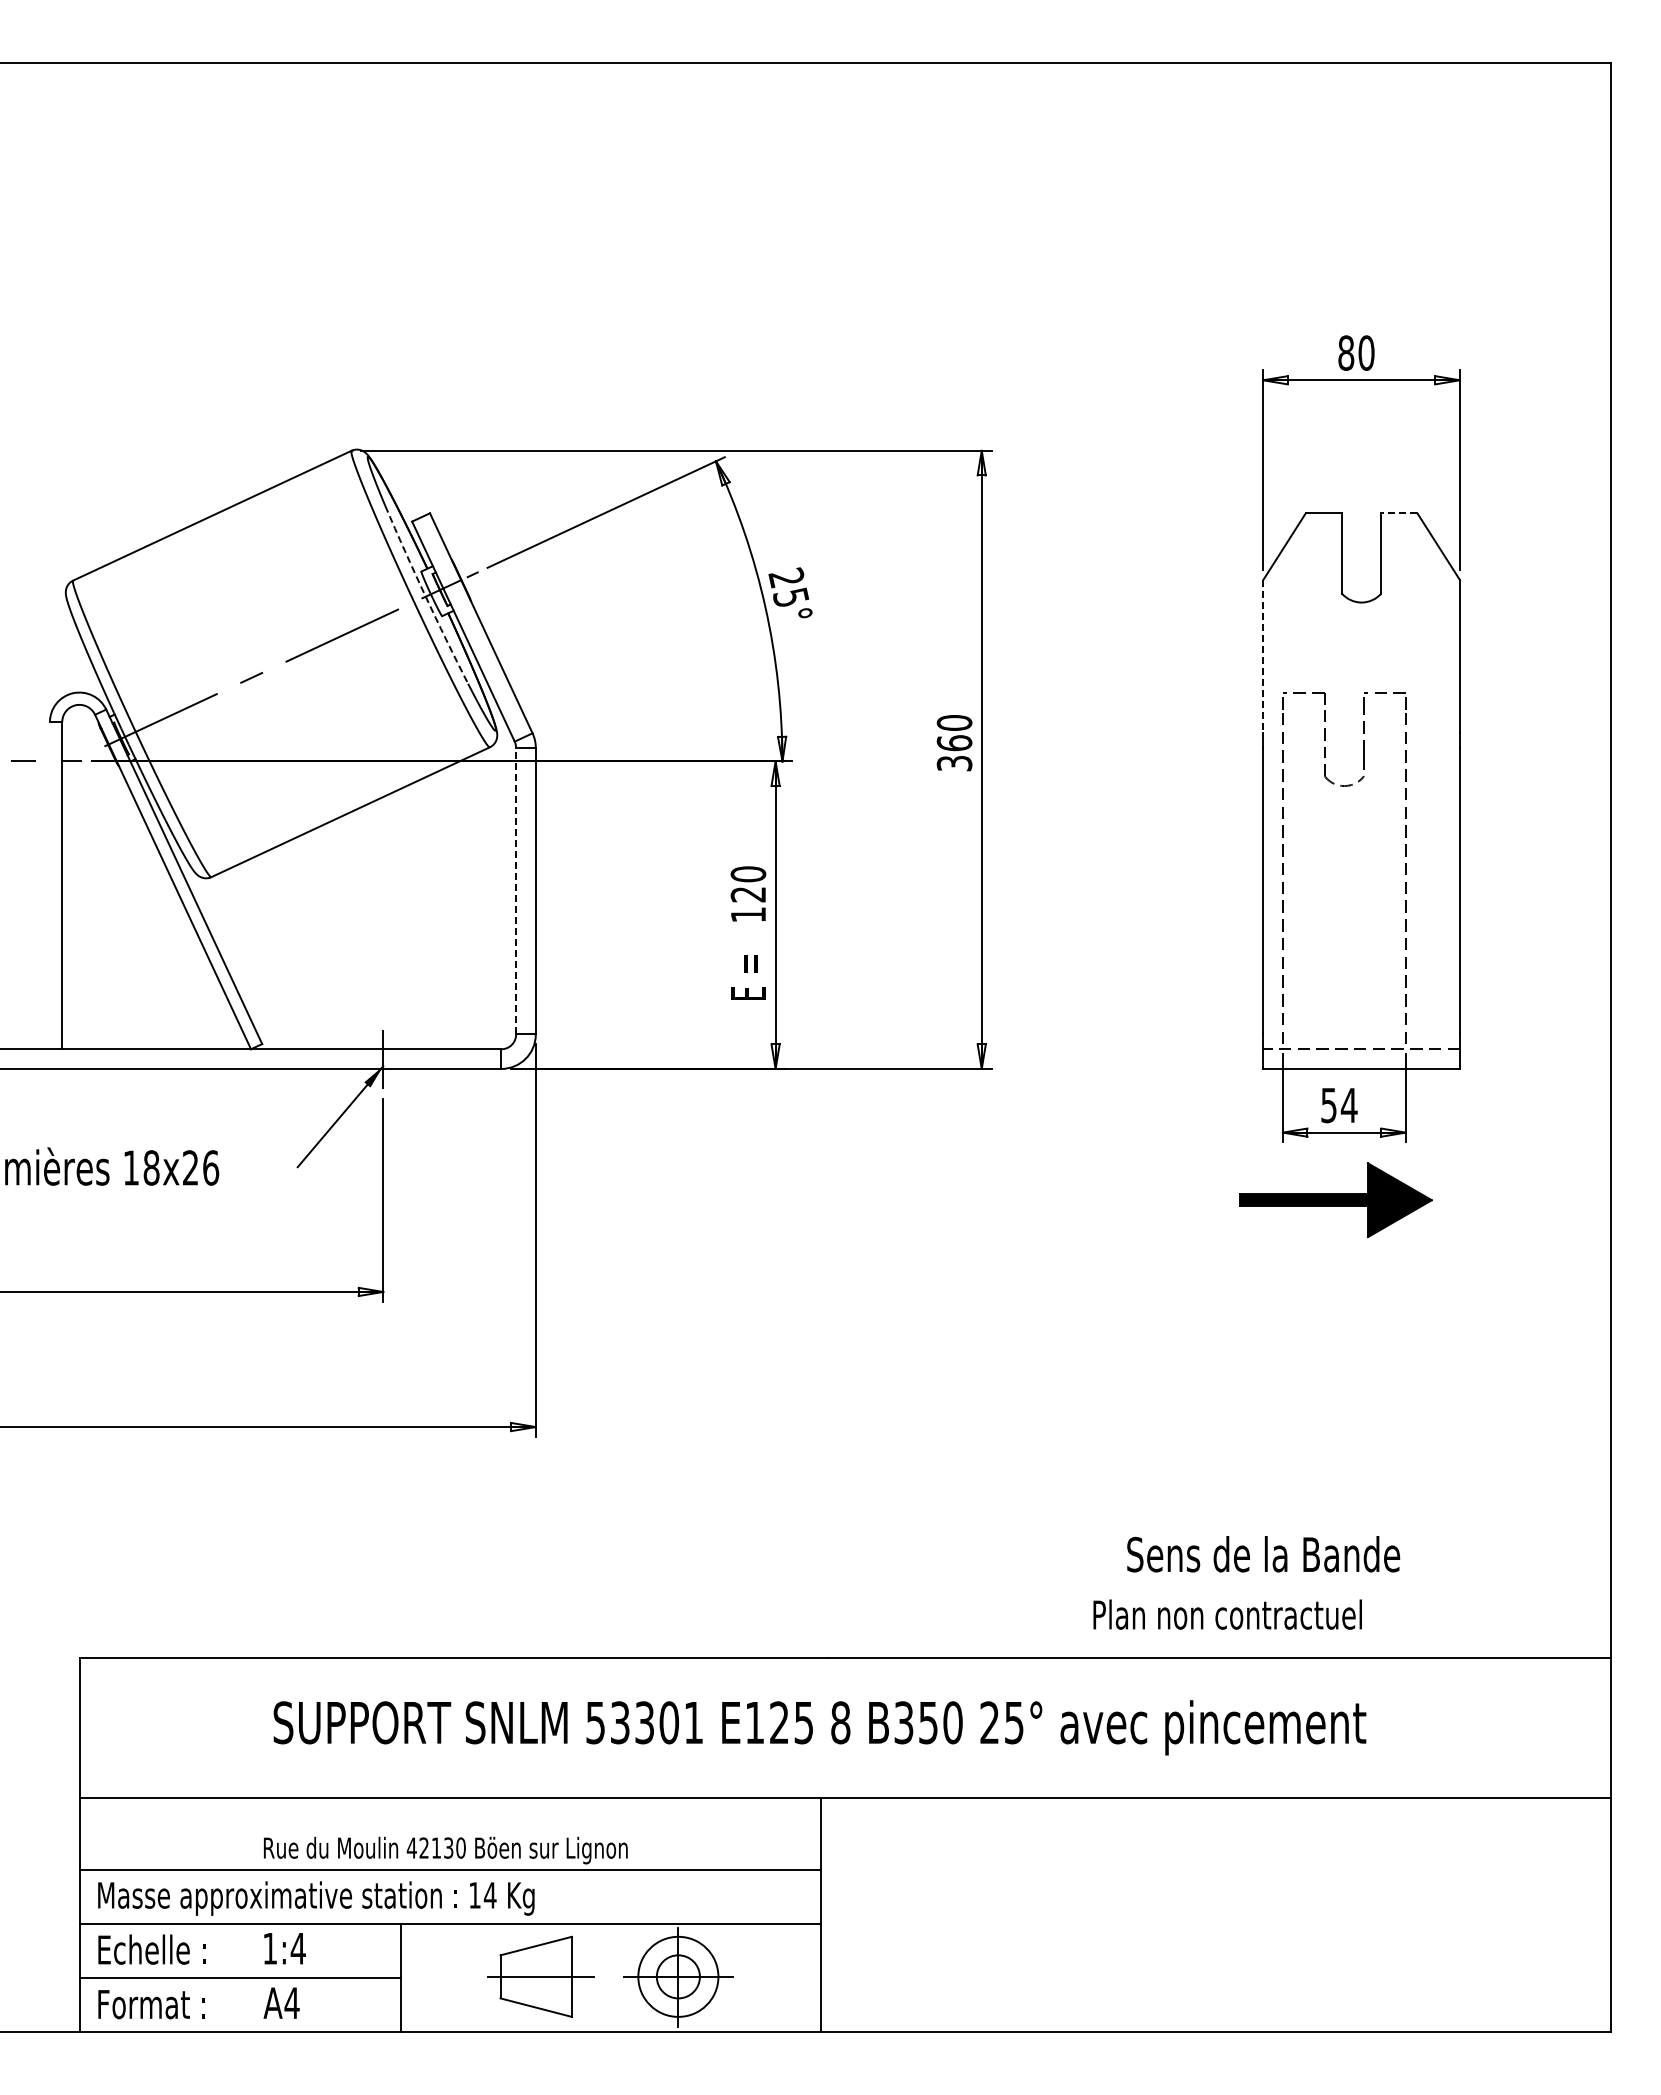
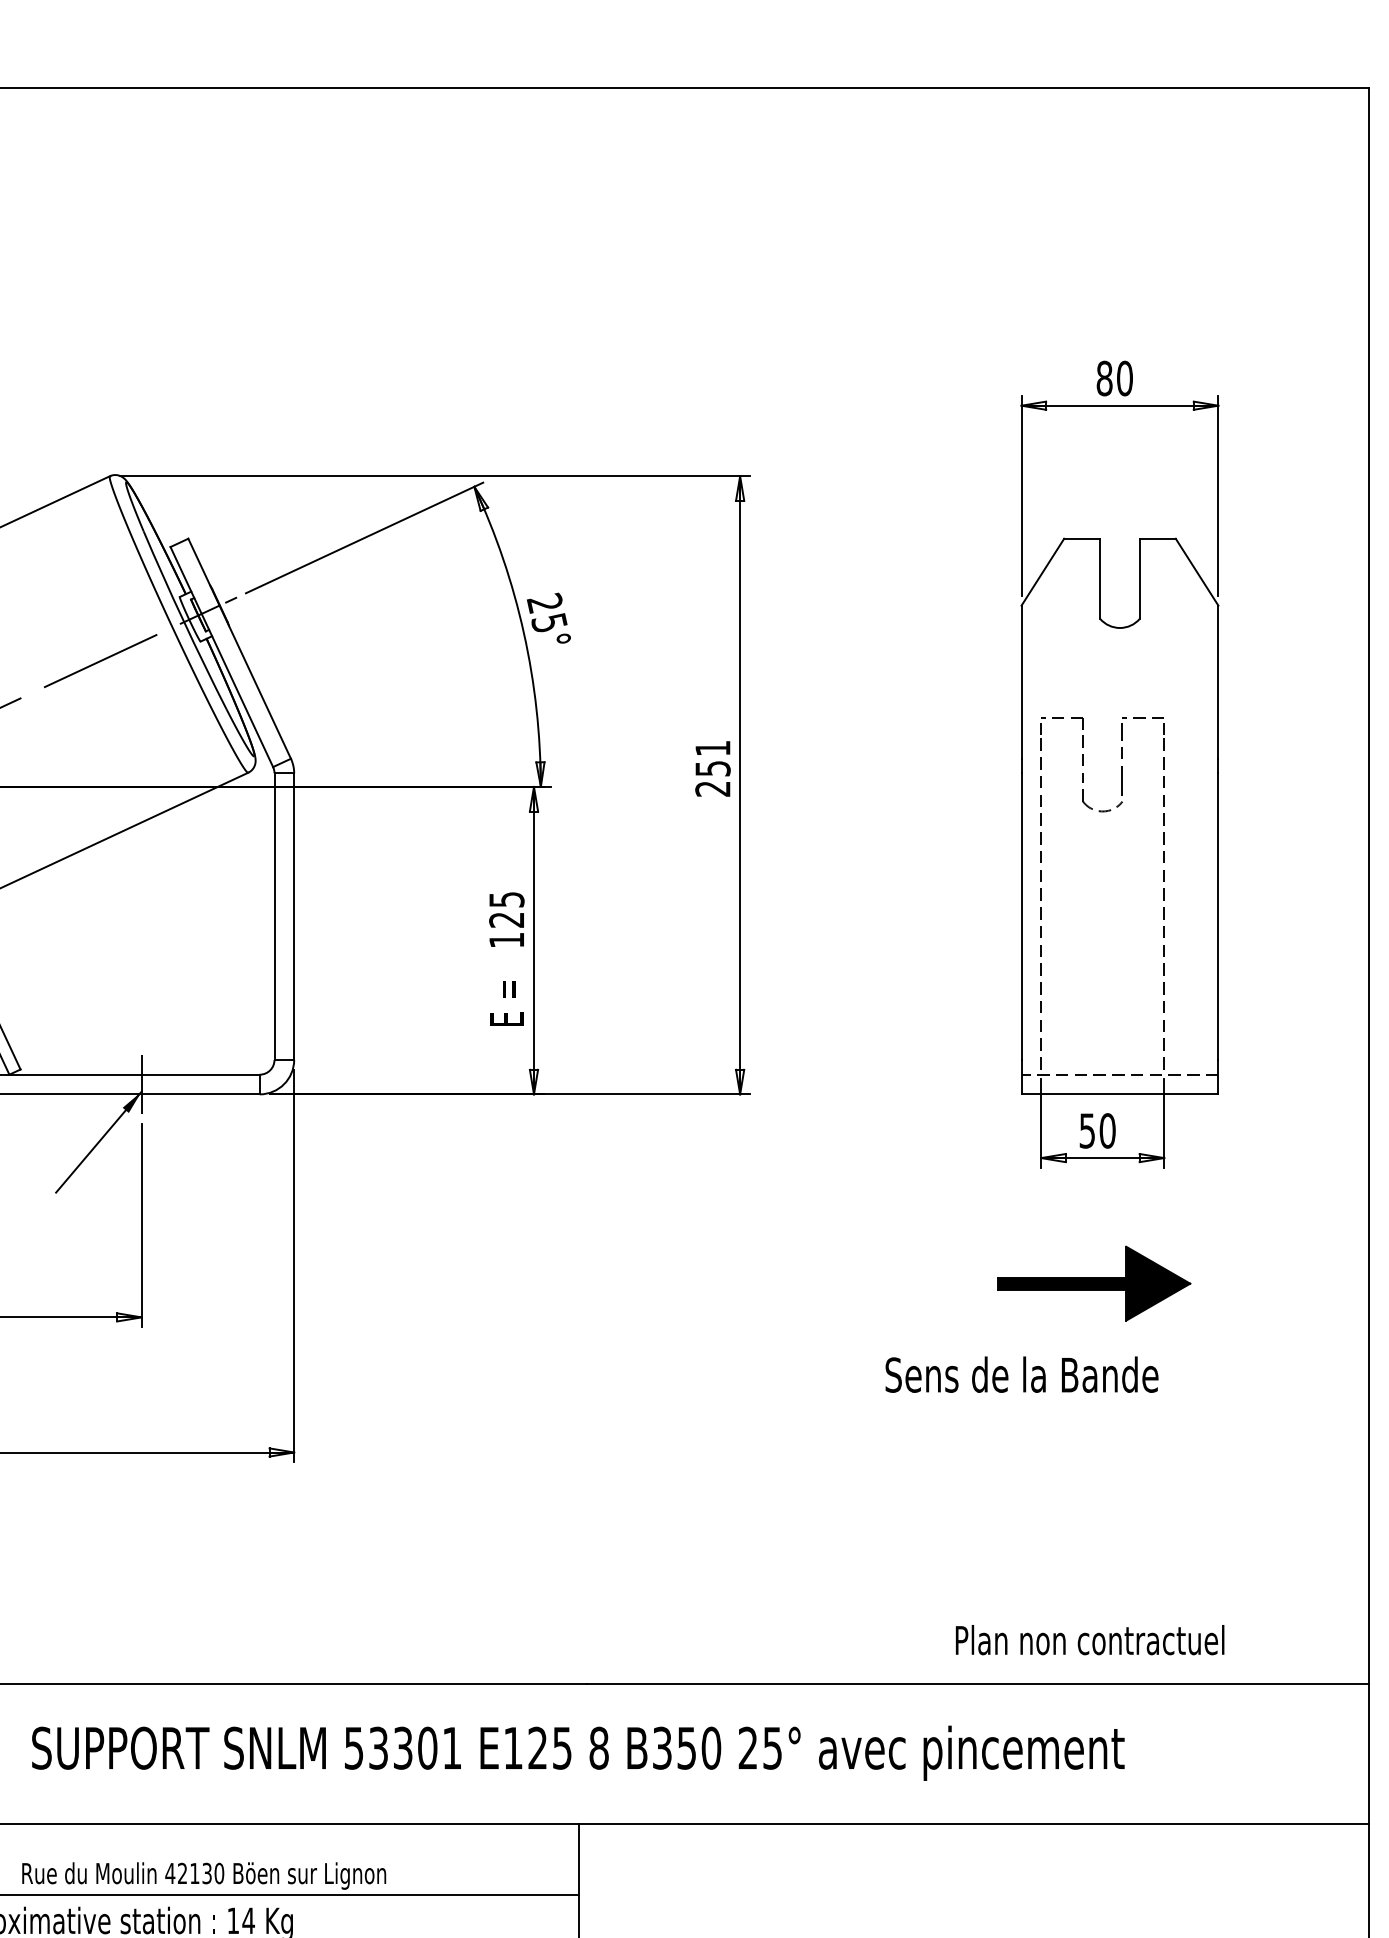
line: (1398, 513) -> (1156, 538), dashed -> solid
arc: (425, 595) -> (183, 620), dashed -> solid
line: (1263, 656) -> (1021, 681), dashed -> solid
text: (954, 743) -> (712, 768), 360 -> 251
text: (748, 874) -> (506, 899), 120 -> 125
line: (516, 890) -> (274, 915), dashed -> solid
text: (1348, 1105) -> (1106, 1130), 54 -> 50
part: (1335, 1200) -> (1093, 1283), moved
text: (1263, 1554) -> (1021, 1374), moved
text: (1227, 1614) -> (1089, 1639), moved

